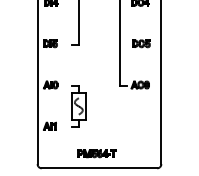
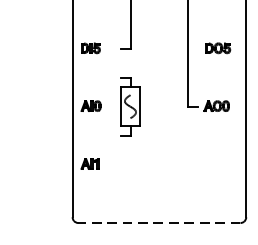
part: (78, 106) -> (129, 106), moved
part: (96, 153) -> (155, 202), removed
line: (99, 168) -> (159, 223), solid -> dashed

